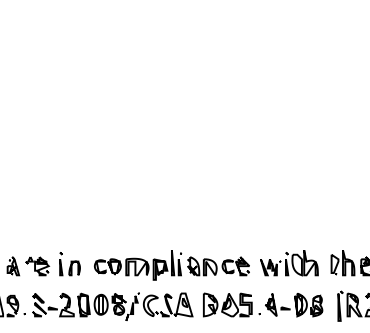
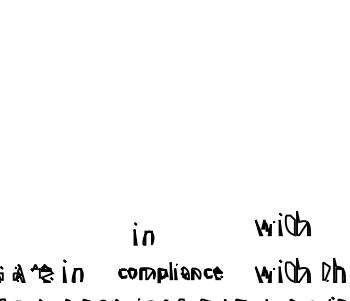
part: (289, 214) -> (282, 223), added
part: (143, 225) -> (143, 234), added
part: (171, 265) -> (170, 272), size x0.7

